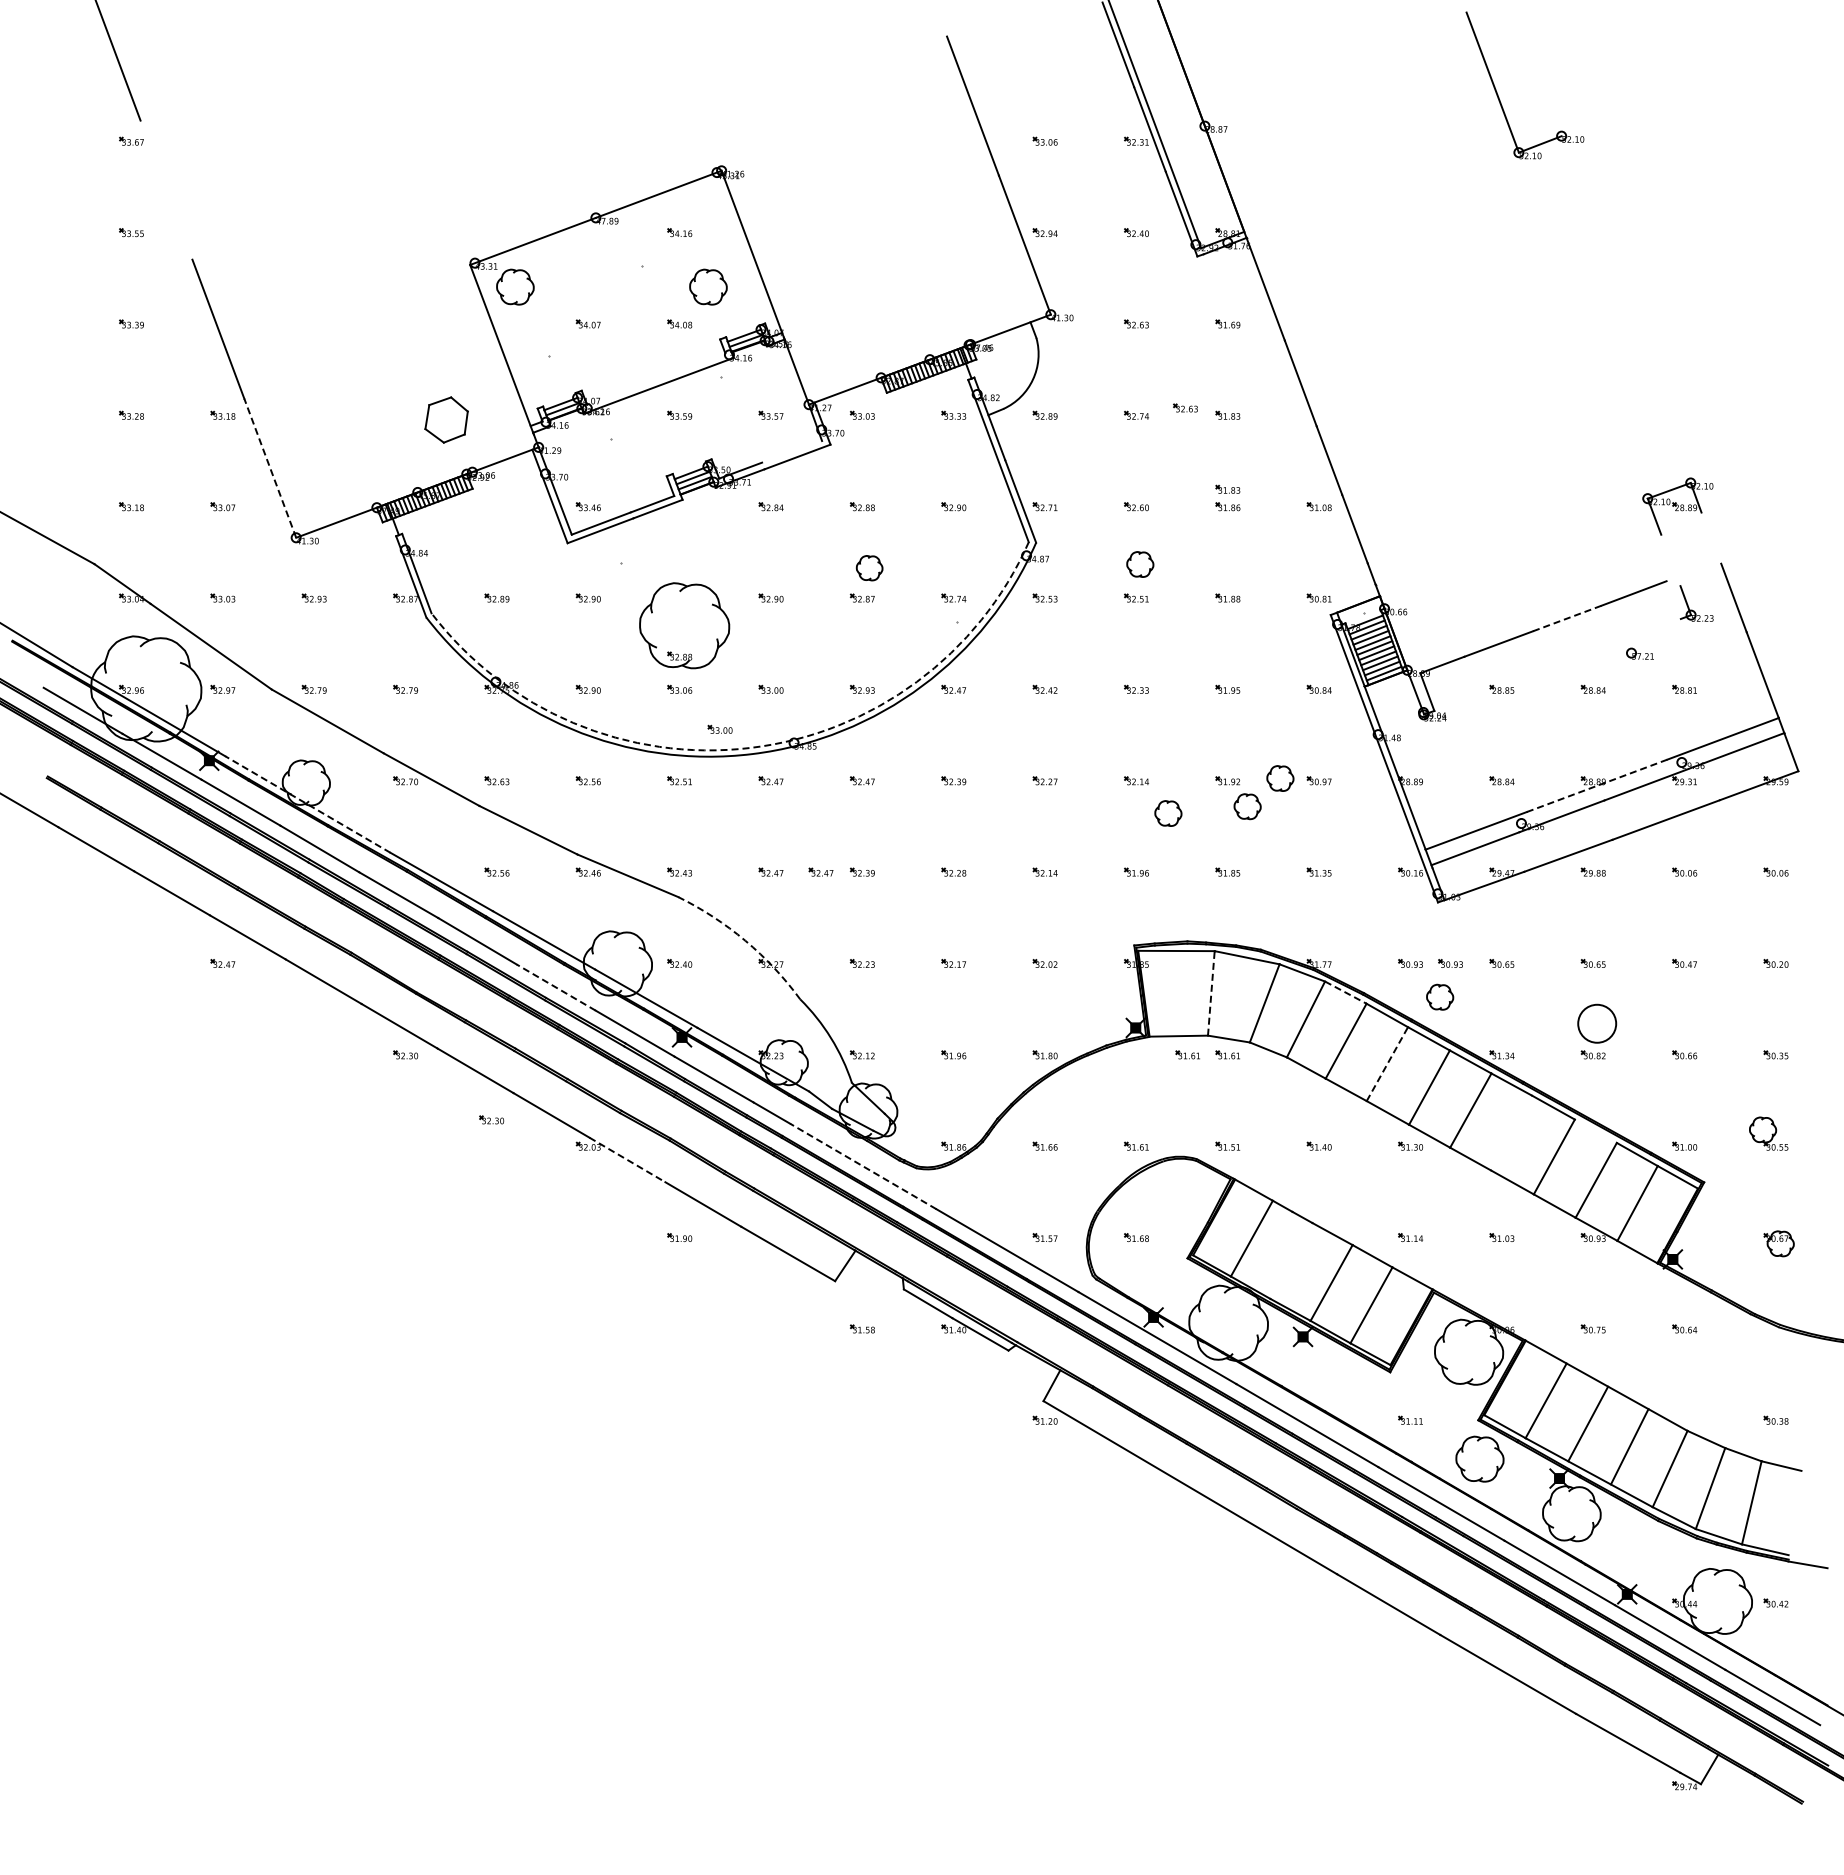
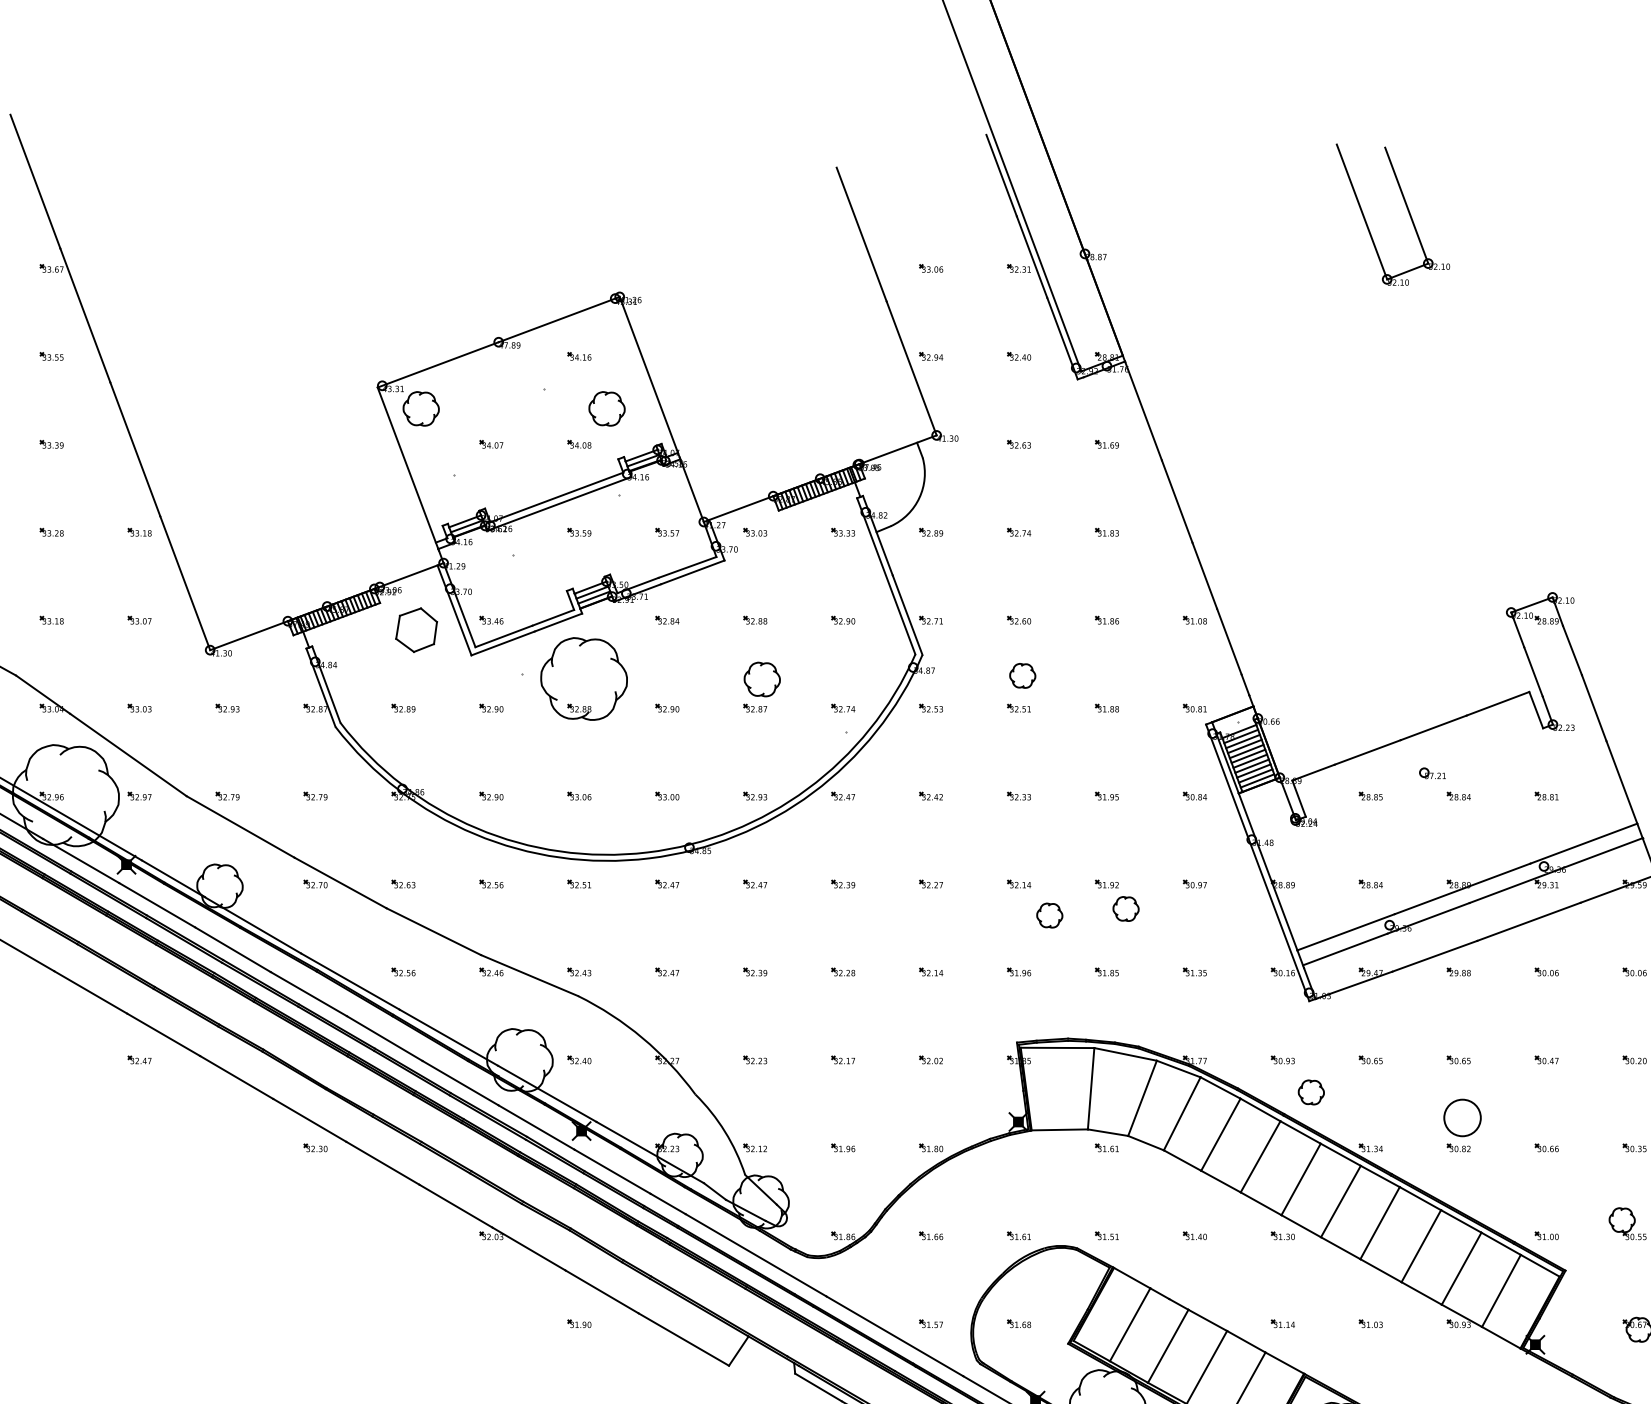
line: (1538, 75) -> (1406, 205), added
line: (166, 189) -> (85, 314), added
line: (656, 378) -> (557, 496), added
part: (1185, 407) -> (1066, 524), removed
part: (446, 419) -> (416, 629), moved
line: (792, 451) -> (687, 567), added
line: (270, 467) -> (185, 582), dashed -> solid
part: (1227, 488) -> (1106, 602), removed
line: (1711, 537) -> (1572, 649), added
line: (1670, 560) -> (1533, 672), added
part: (869, 567) -> (762, 678), size x1.43
line: (1673, 599) -> (1536, 709), added
line: (1567, 618) -> (1433, 727), dashed -> solid
part: (684, 625) -> (583, 678), moved
part: (1639, 653) -> (1432, 773), moved
part: (719, 728) -> (617, 833), removed
arc: (750, 747) -> (647, 852), dashed -> solid
part: (1280, 778) -> (1157, 881), removed
line: (1597, 785) -> (1462, 888), dashed -> solid
line: (307, 804) -> (221, 906), dashed -> solid
part: (820, 871) -> (714, 971), removed
arc: (745, 940) -> (642, 1037), dashed -> solid
part: (1450, 963) -> (1321, 1059), removed
line: (556, 987) -> (460, 1083), dashed -> solid
line: (1211, 992) -> (1091, 1087), dashed -> solid
line: (1345, 992) -> (1220, 1087), dashed -> solid
part: (1187, 1054) -> (1068, 1147), removed
line: (1387, 1063) -> (1260, 1156), dashed -> solid
part: (491, 1119) -> (398, 1210), removed
line: (1595, 1130) -> (1460, 1220), added
line: (1511, 1132) -> (1380, 1222), added
line: (627, 1160) -> (529, 1249), dashed -> solid
line: (863, 1166) -> (756, 1255), dashed -> solid
line: (1291, 1260) -> (1168, 1345), added

